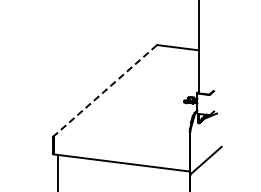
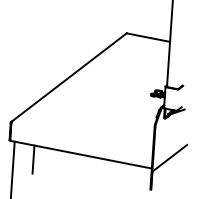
line: (105, 90) -> (69, 77), dashed -> solid
line: (76, 170) -> (33, 159), added

